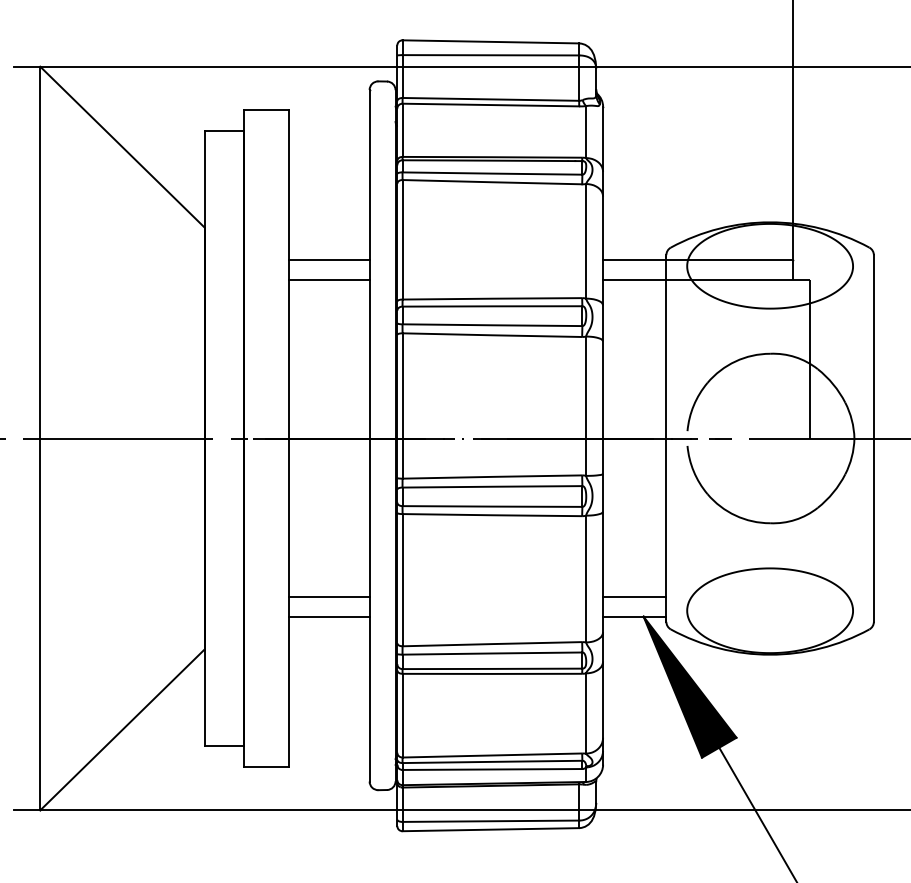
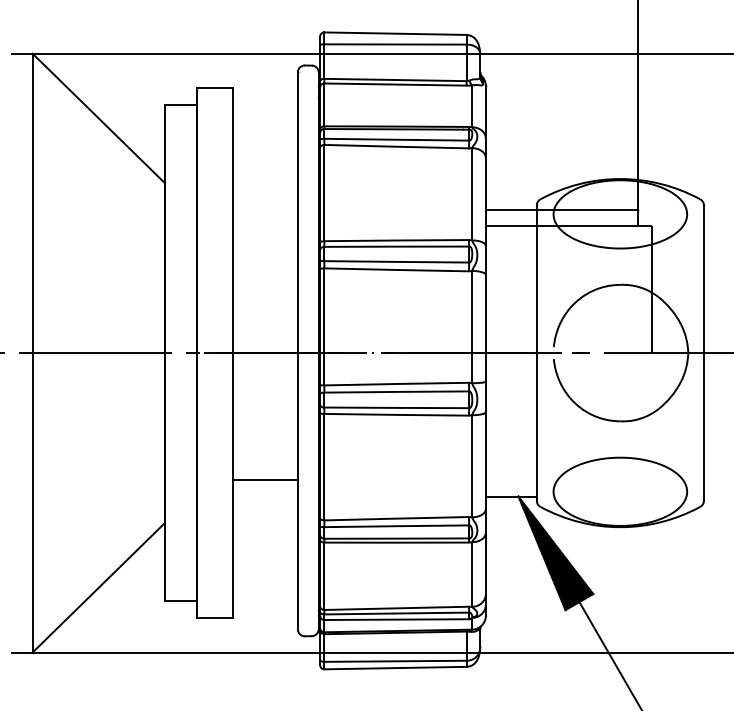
line: (329, 260) -> (265, 209), removed
line: (329, 280) -> (265, 225), removed
line: (634, 596) -> (511, 480), removed
line: (329, 616) -> (265, 496), removed

